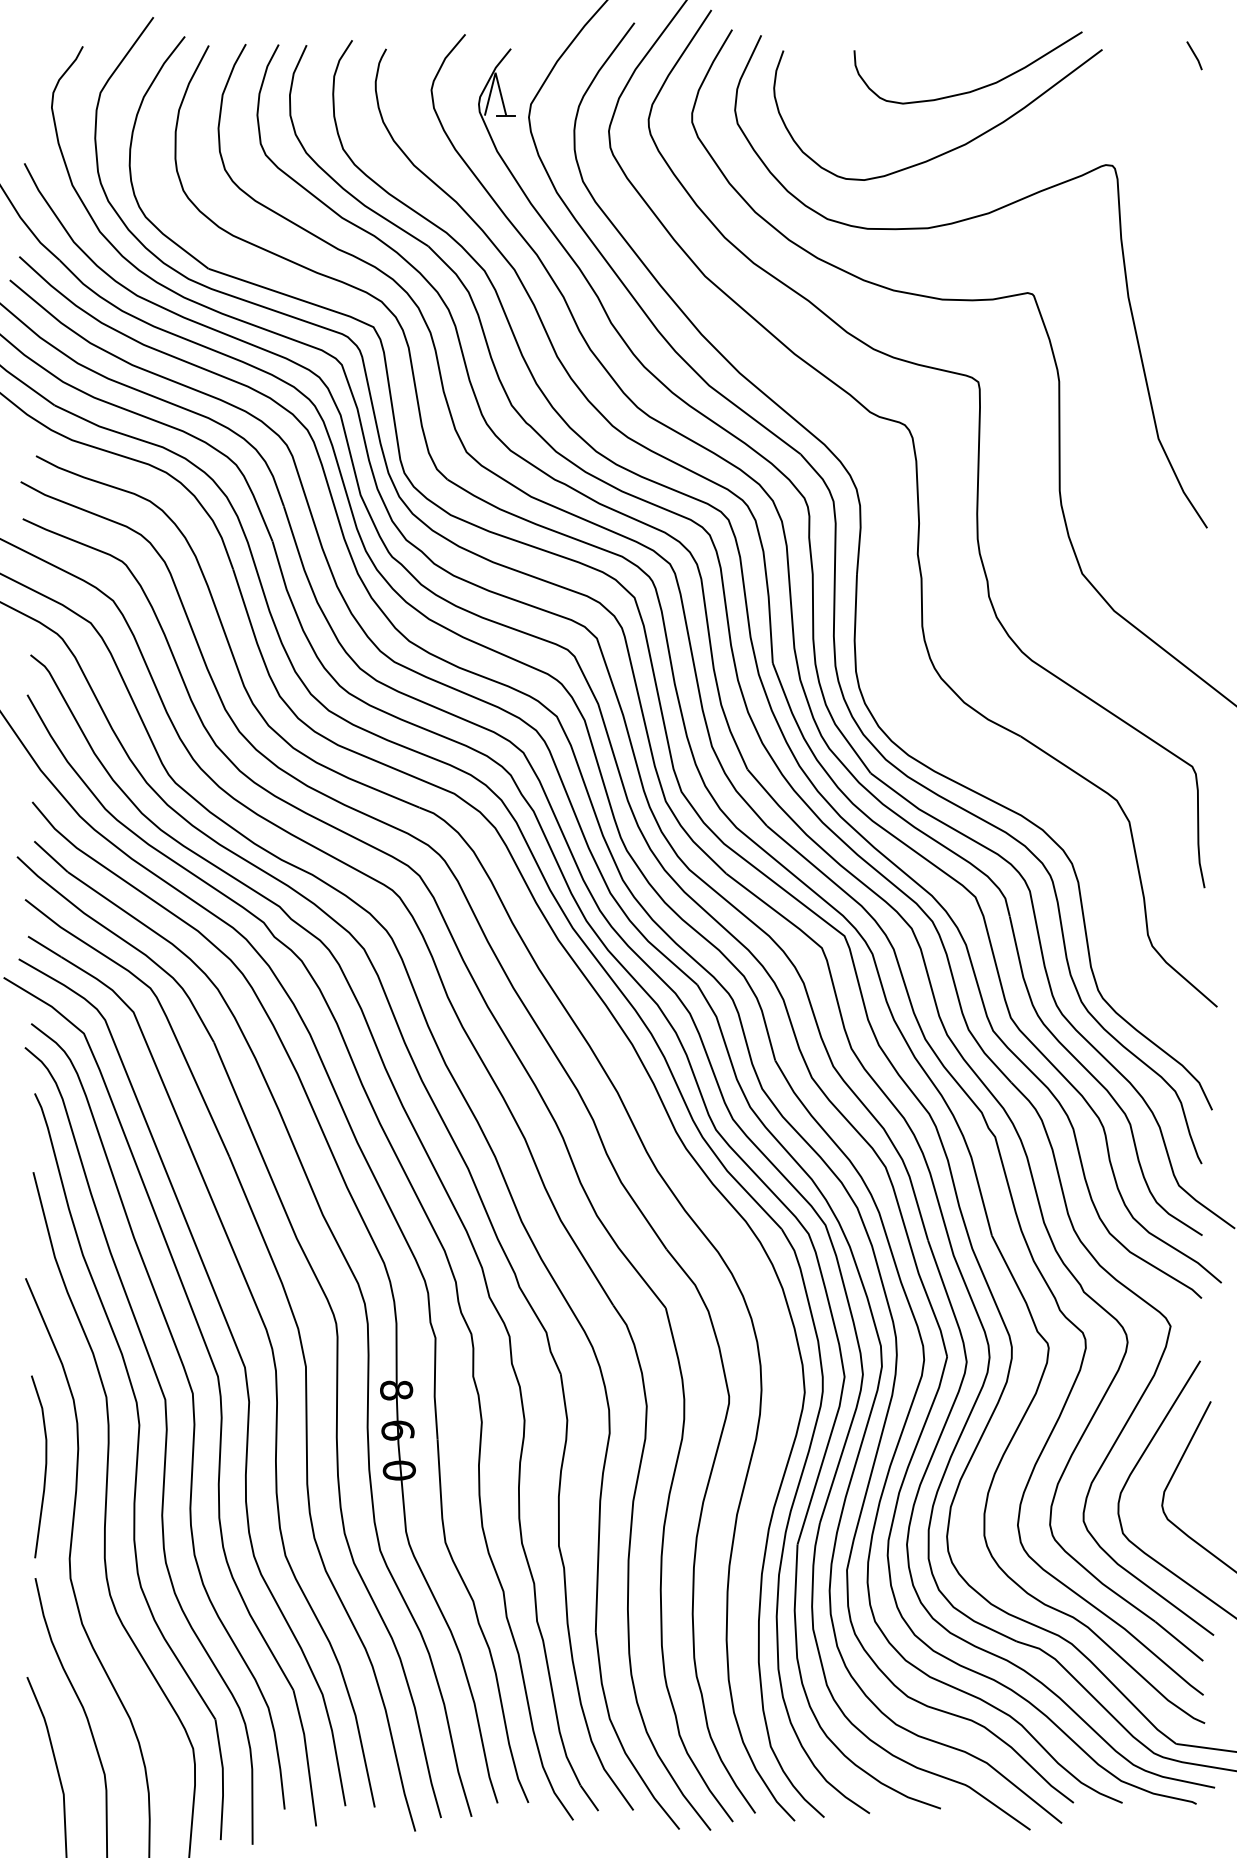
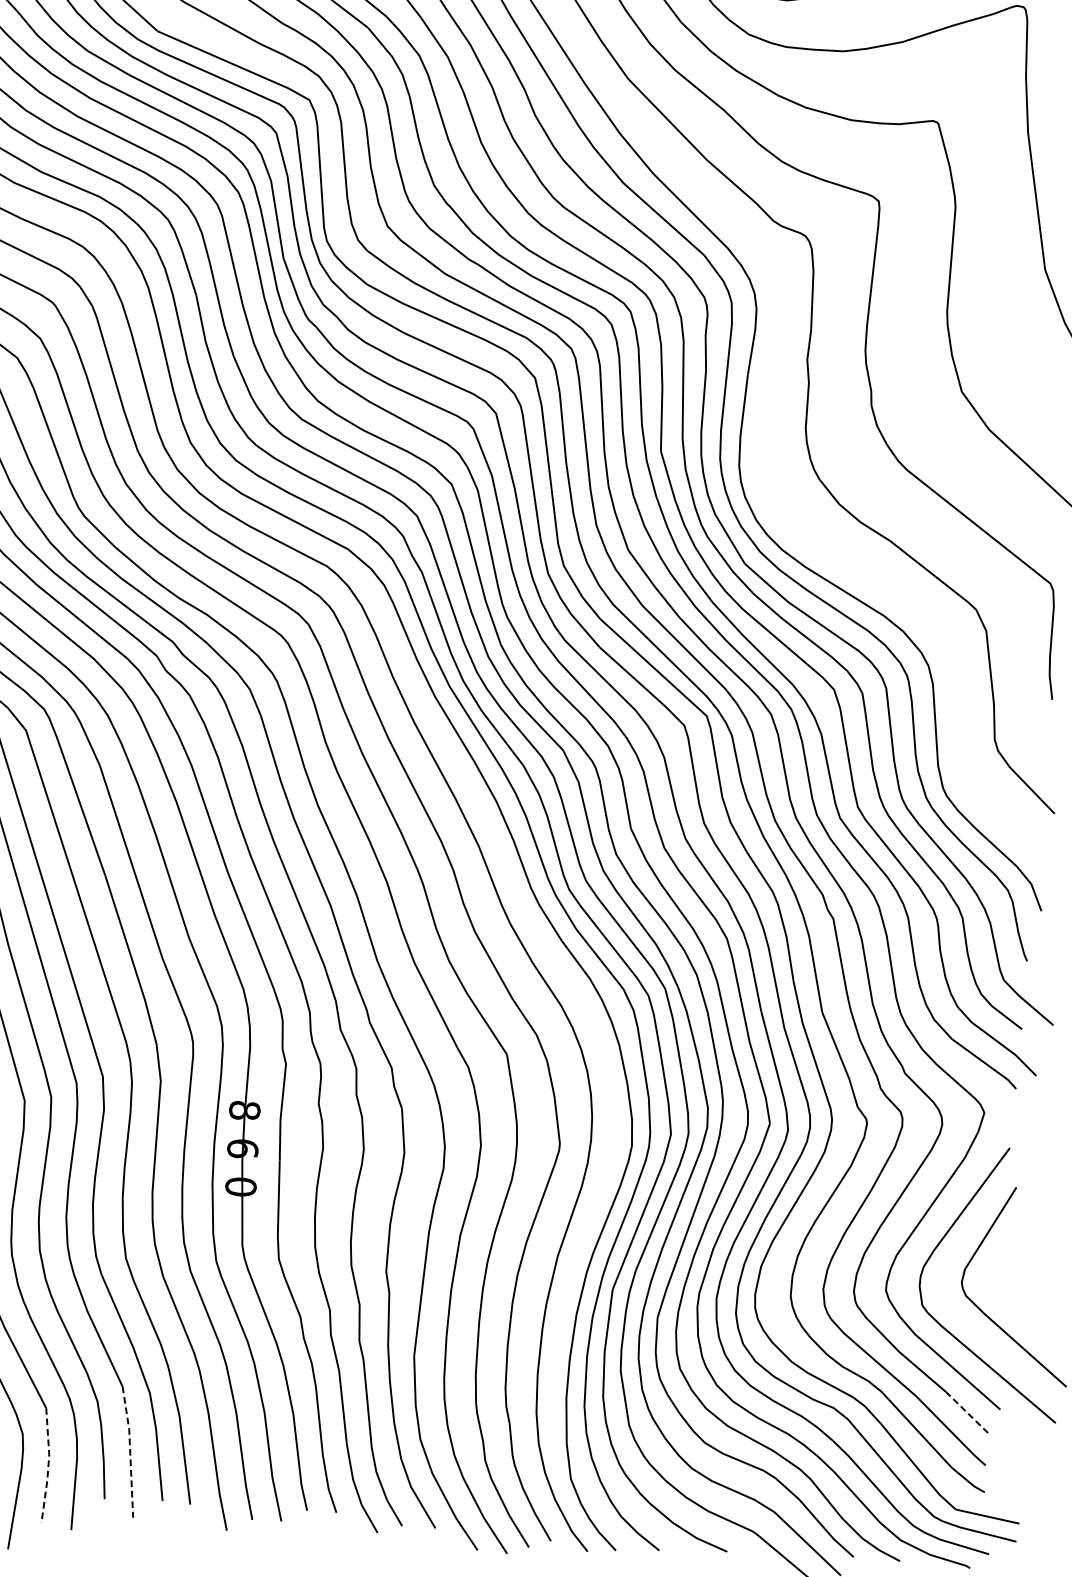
line: (1179, 1641) -> (967, 1412), solid -> dashed
line: (307, 1757) -> (130, 1451), solid -> dashed
line: (222, 1779) -> (48, 1465), solid -> dashed

